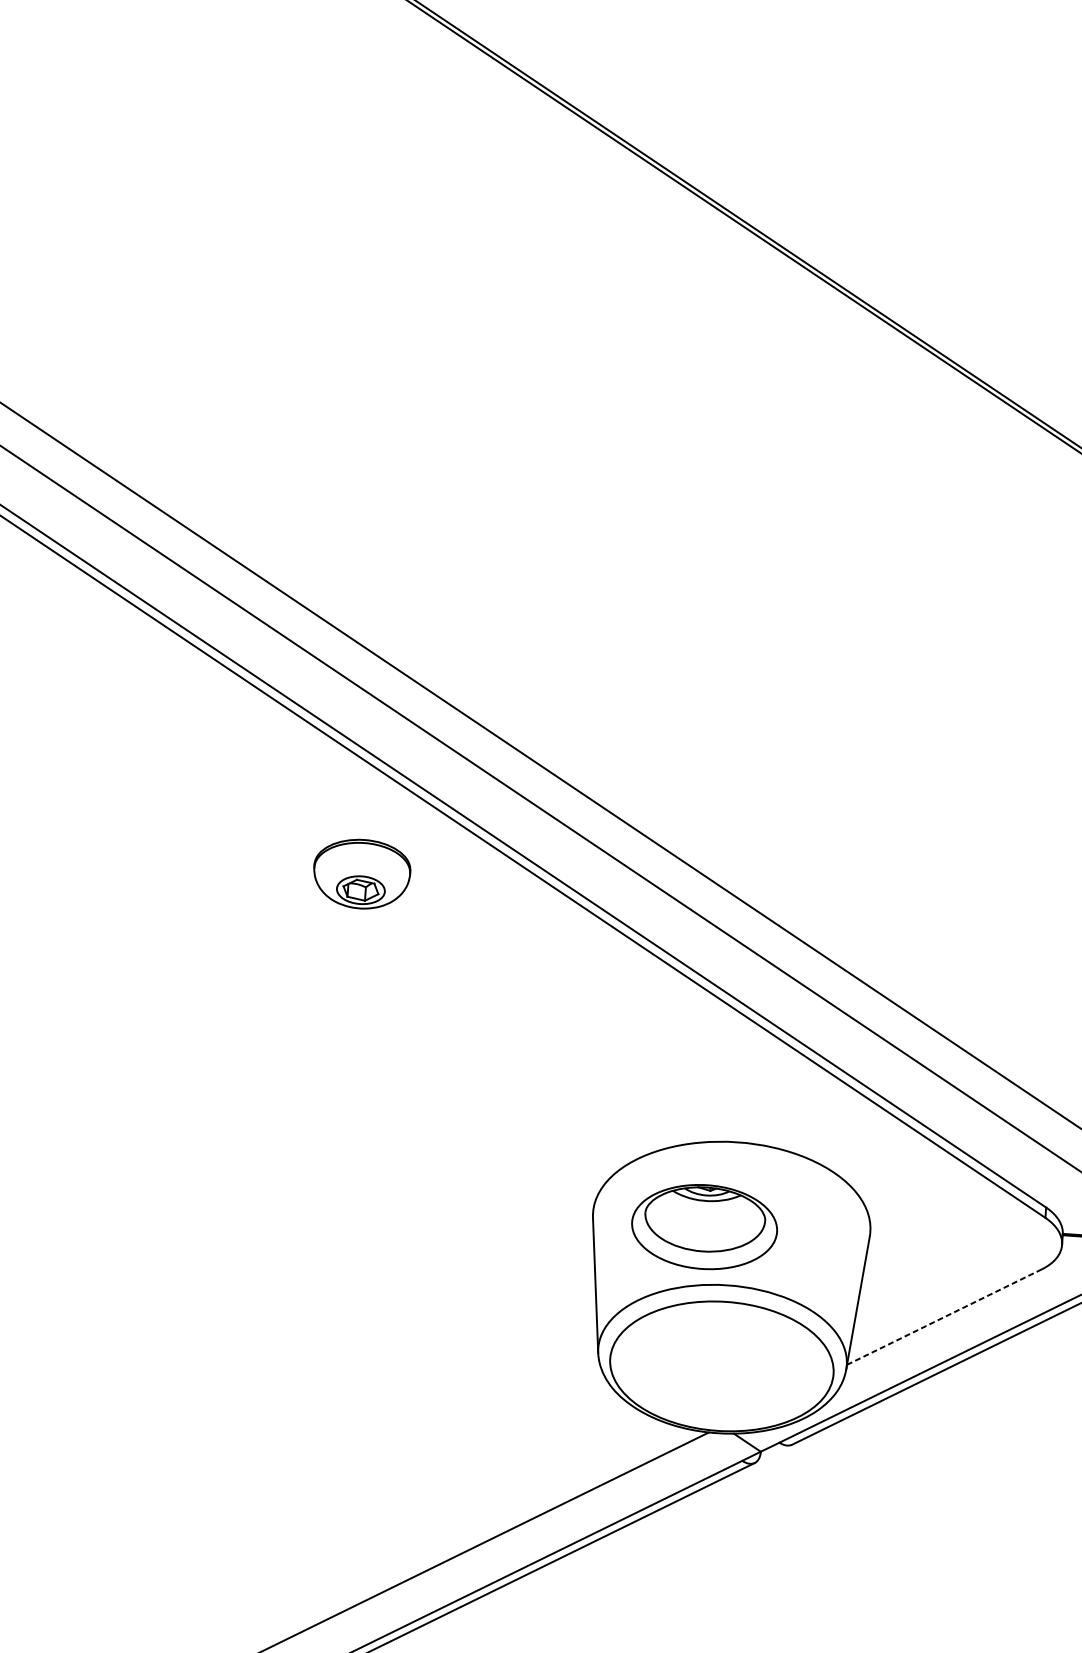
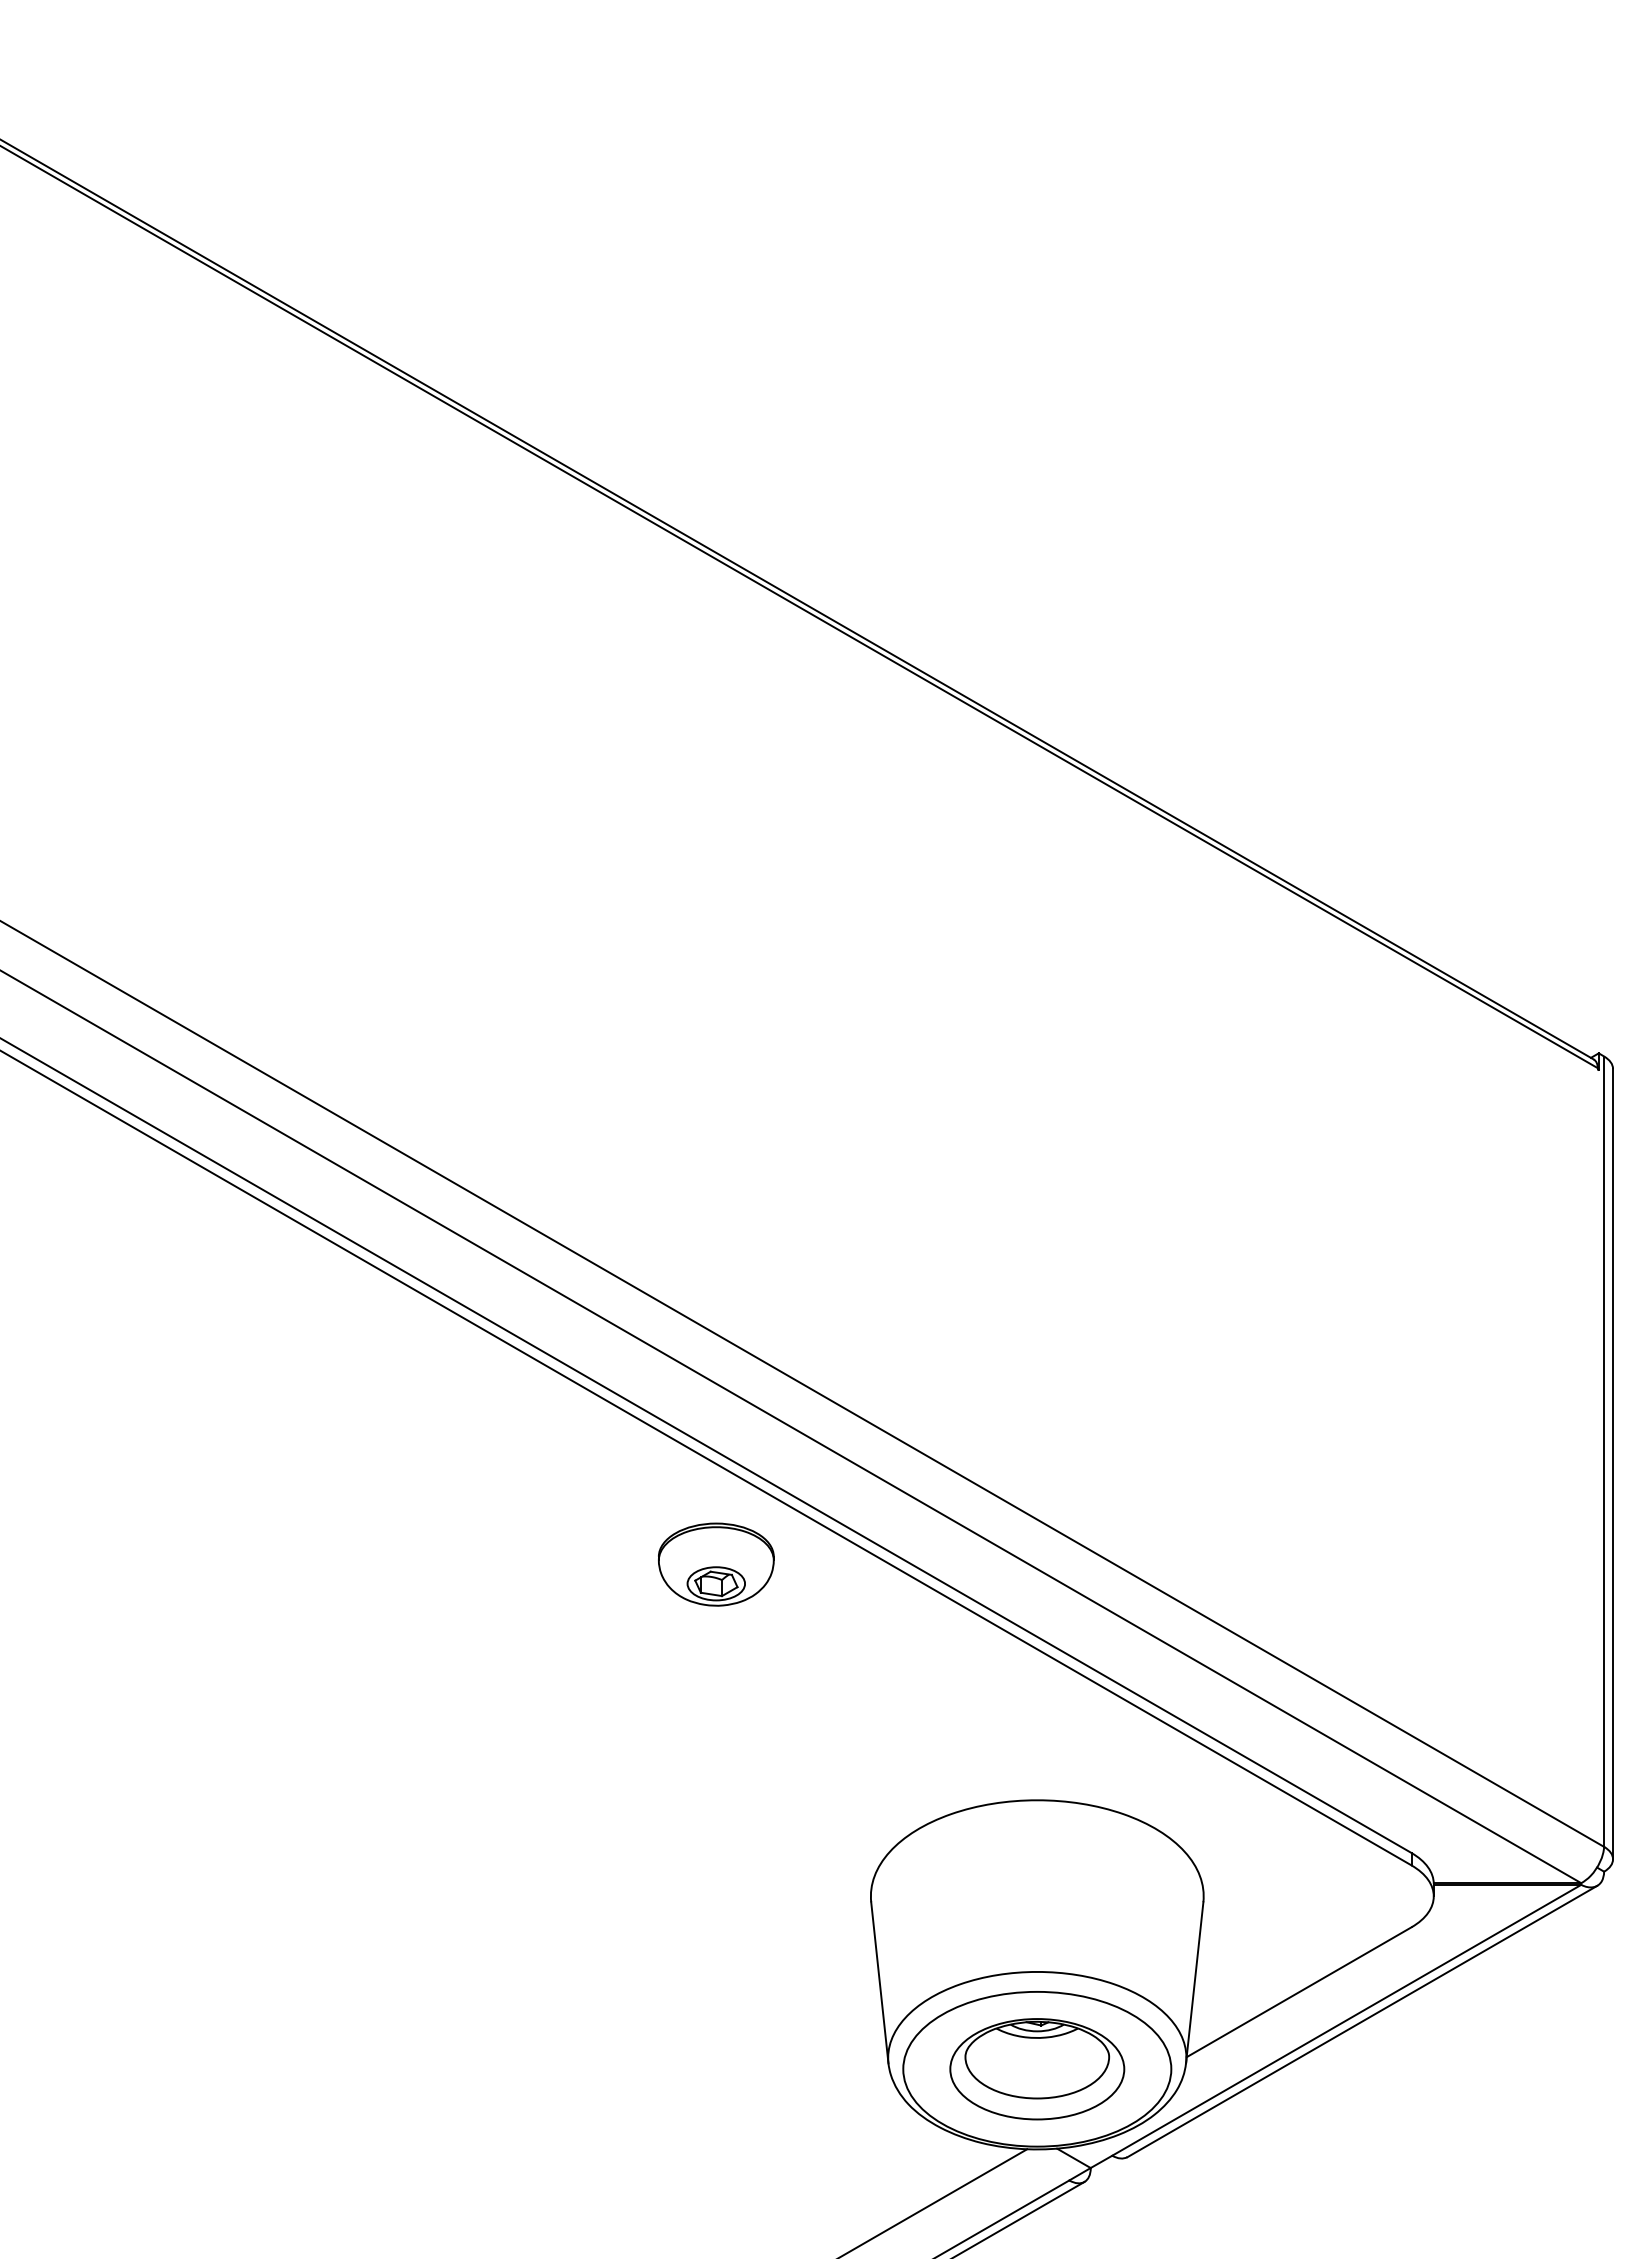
part: (362, 874) -> (716, 1564), moved
part: (704, 1227) -> (1037, 2069), moved
line: (944, 1317) -> (1299, 1992), dashed -> solid

